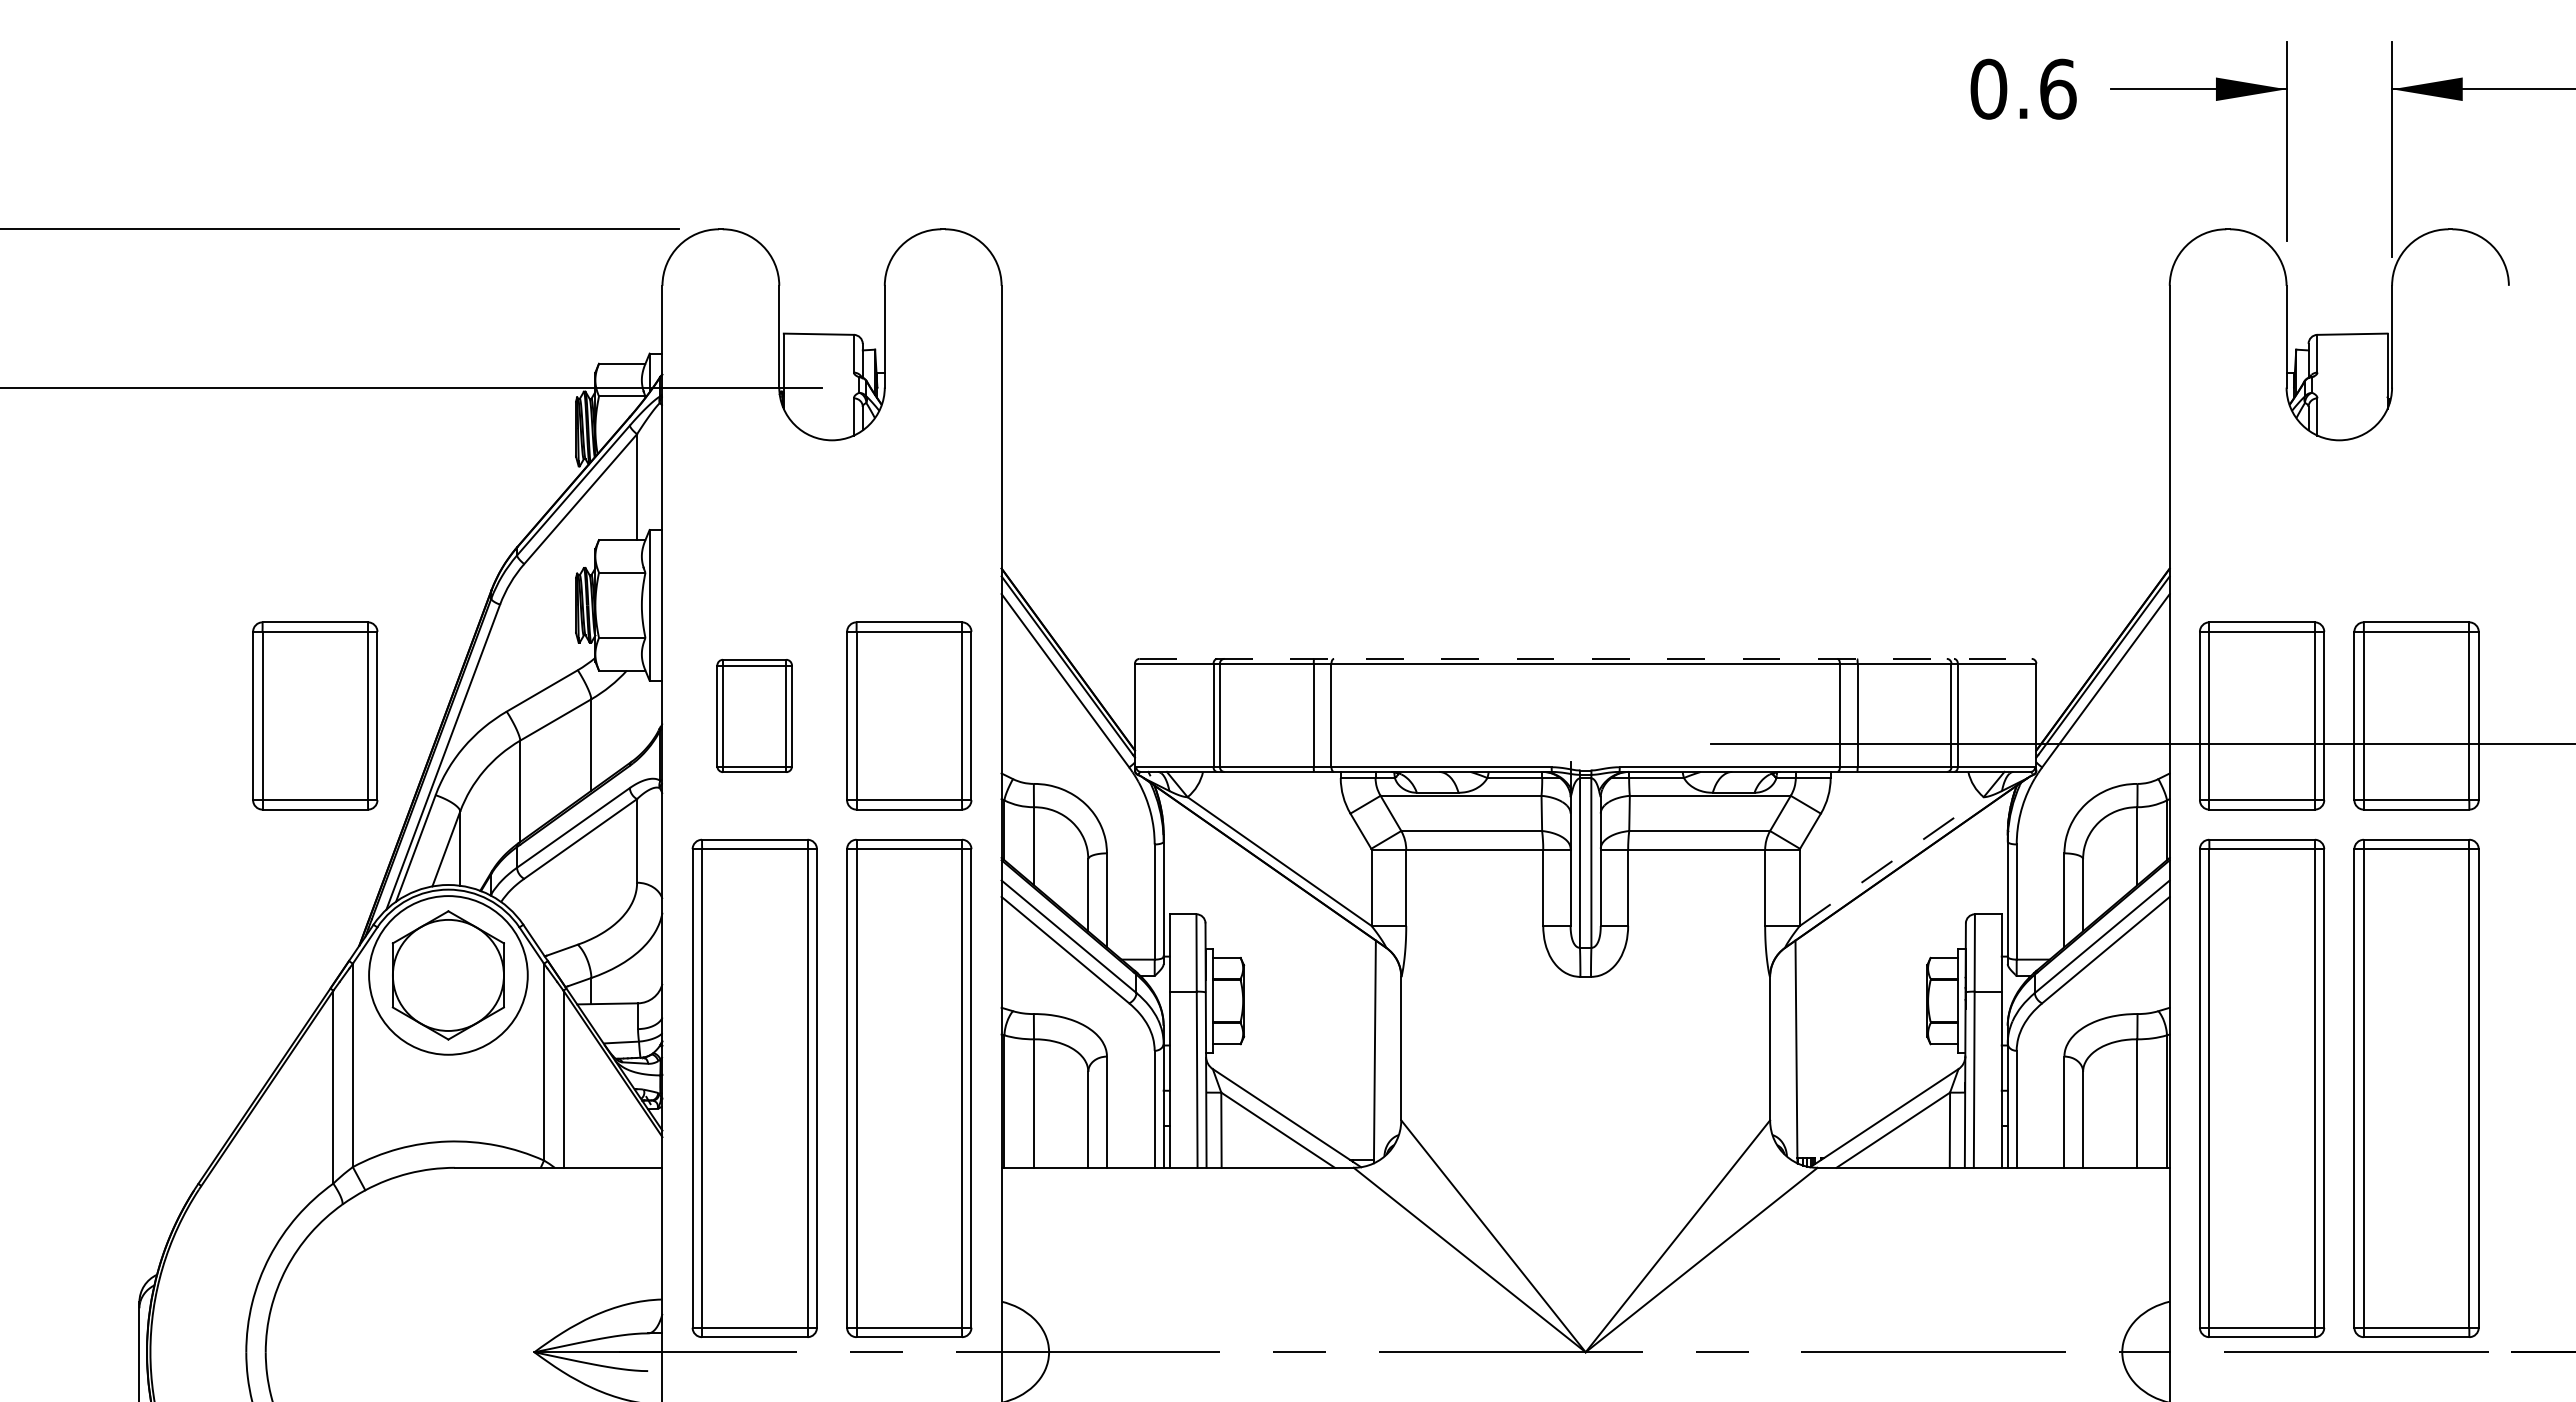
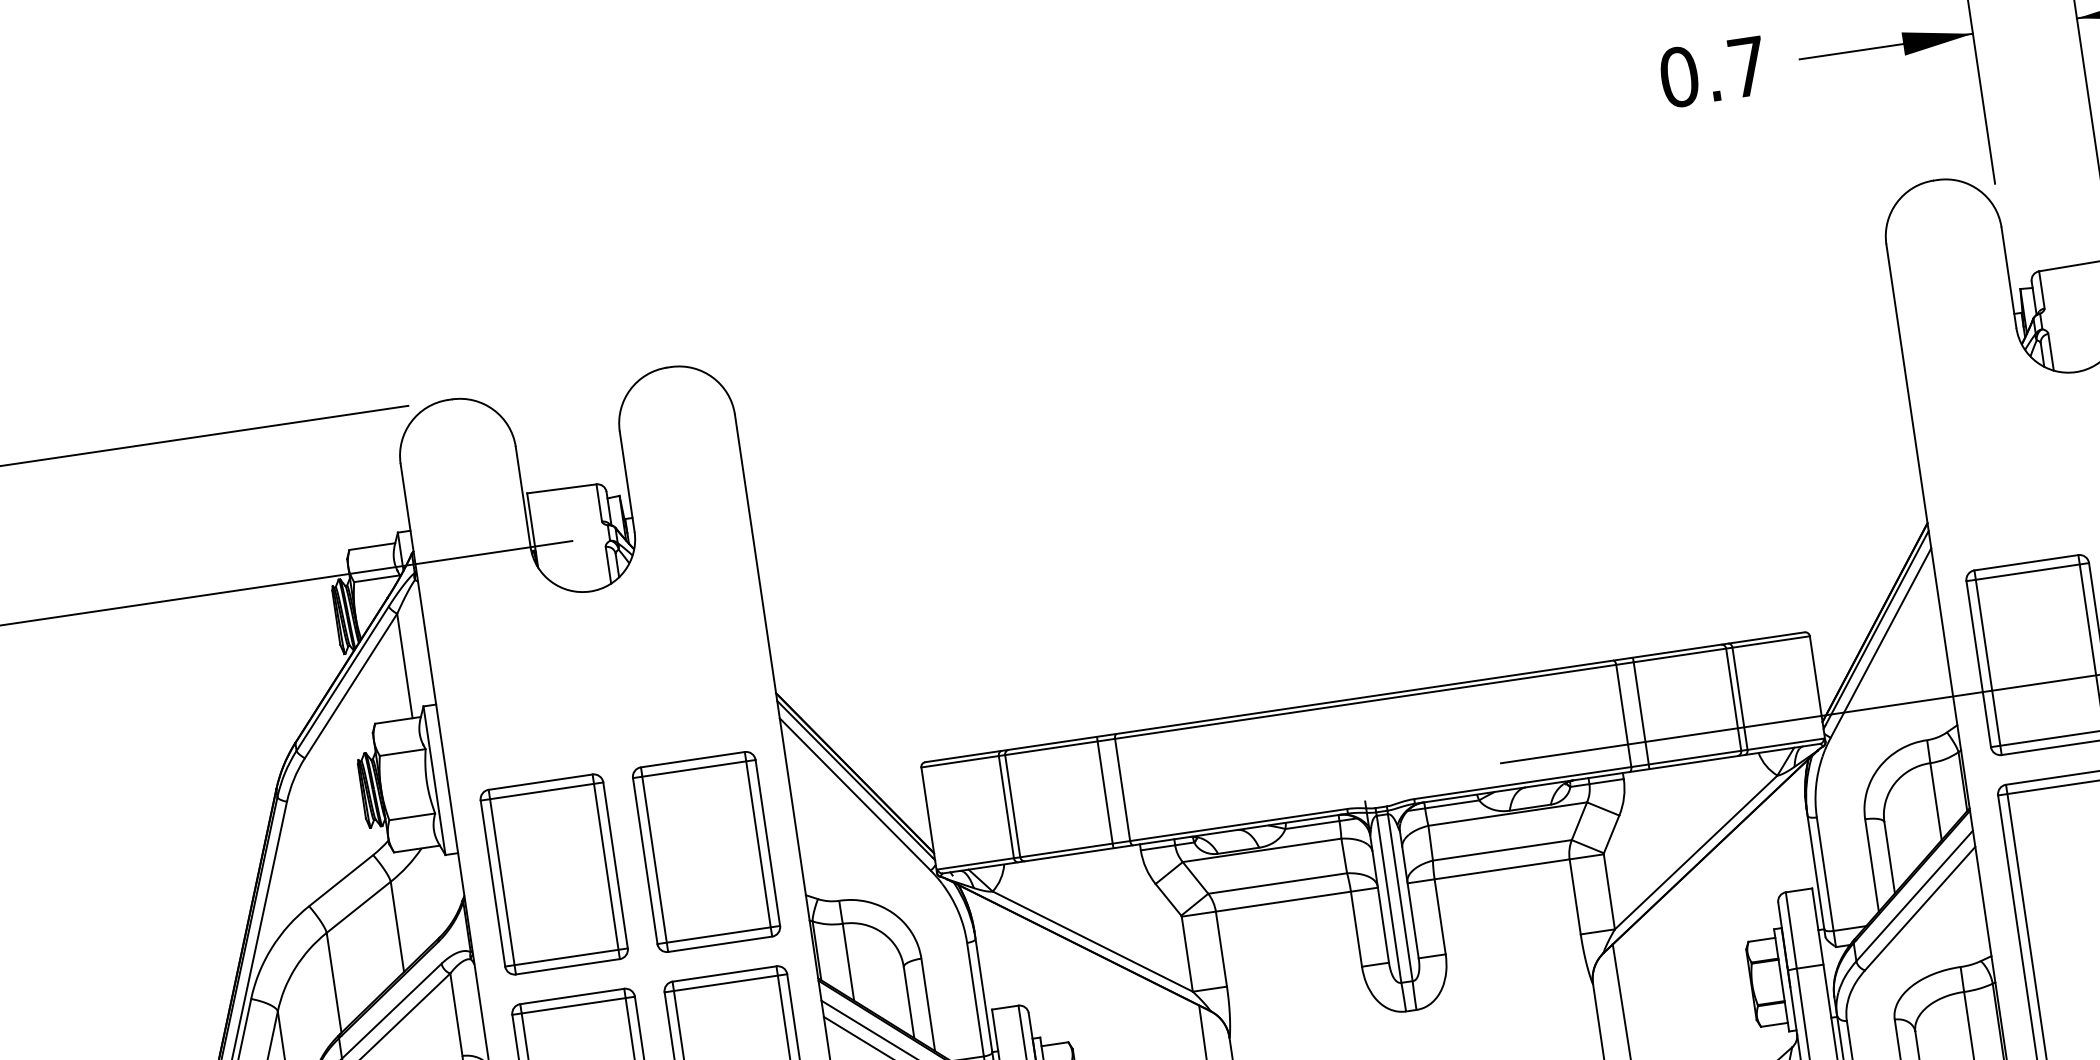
text: (2058, 88) -> (1748, 66), 0.6 -> 0.7
line: (1585, 658) -> (1364, 696), dashed -> solid
part: (315, 715) -> (121, 937), removed
part: (754, 715) -> (553, 874), size x1.67
line: (1892, 861) -> (1696, 852), dashed -> solid

